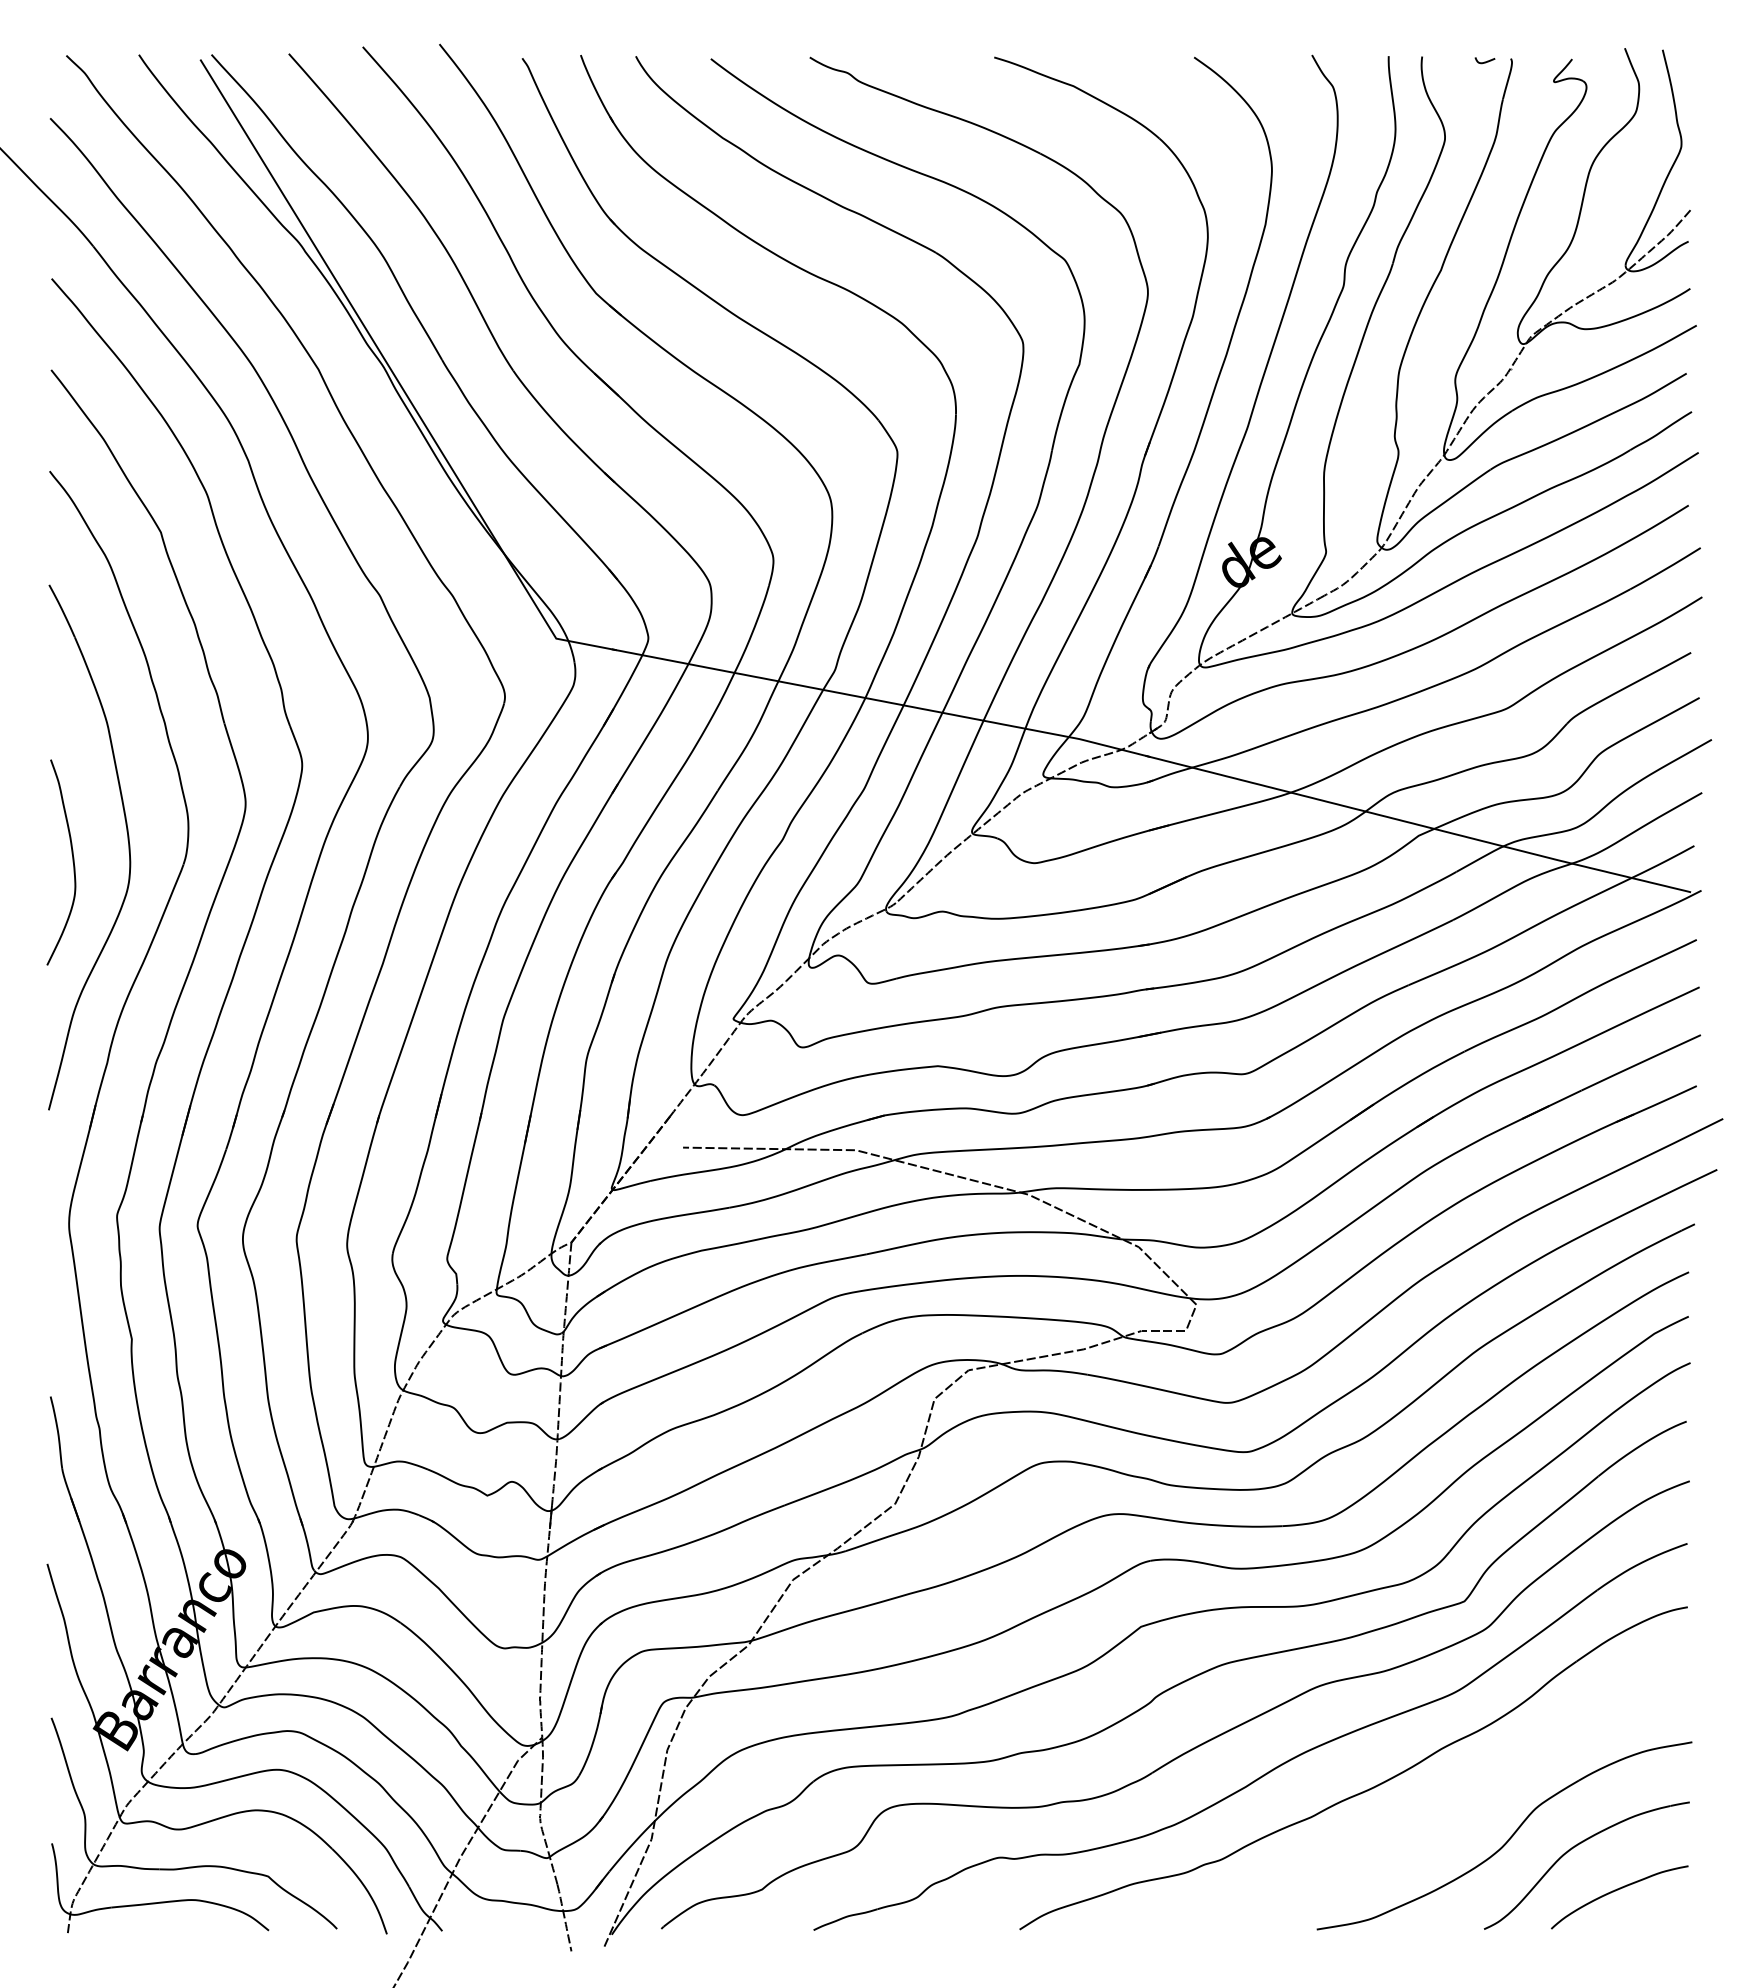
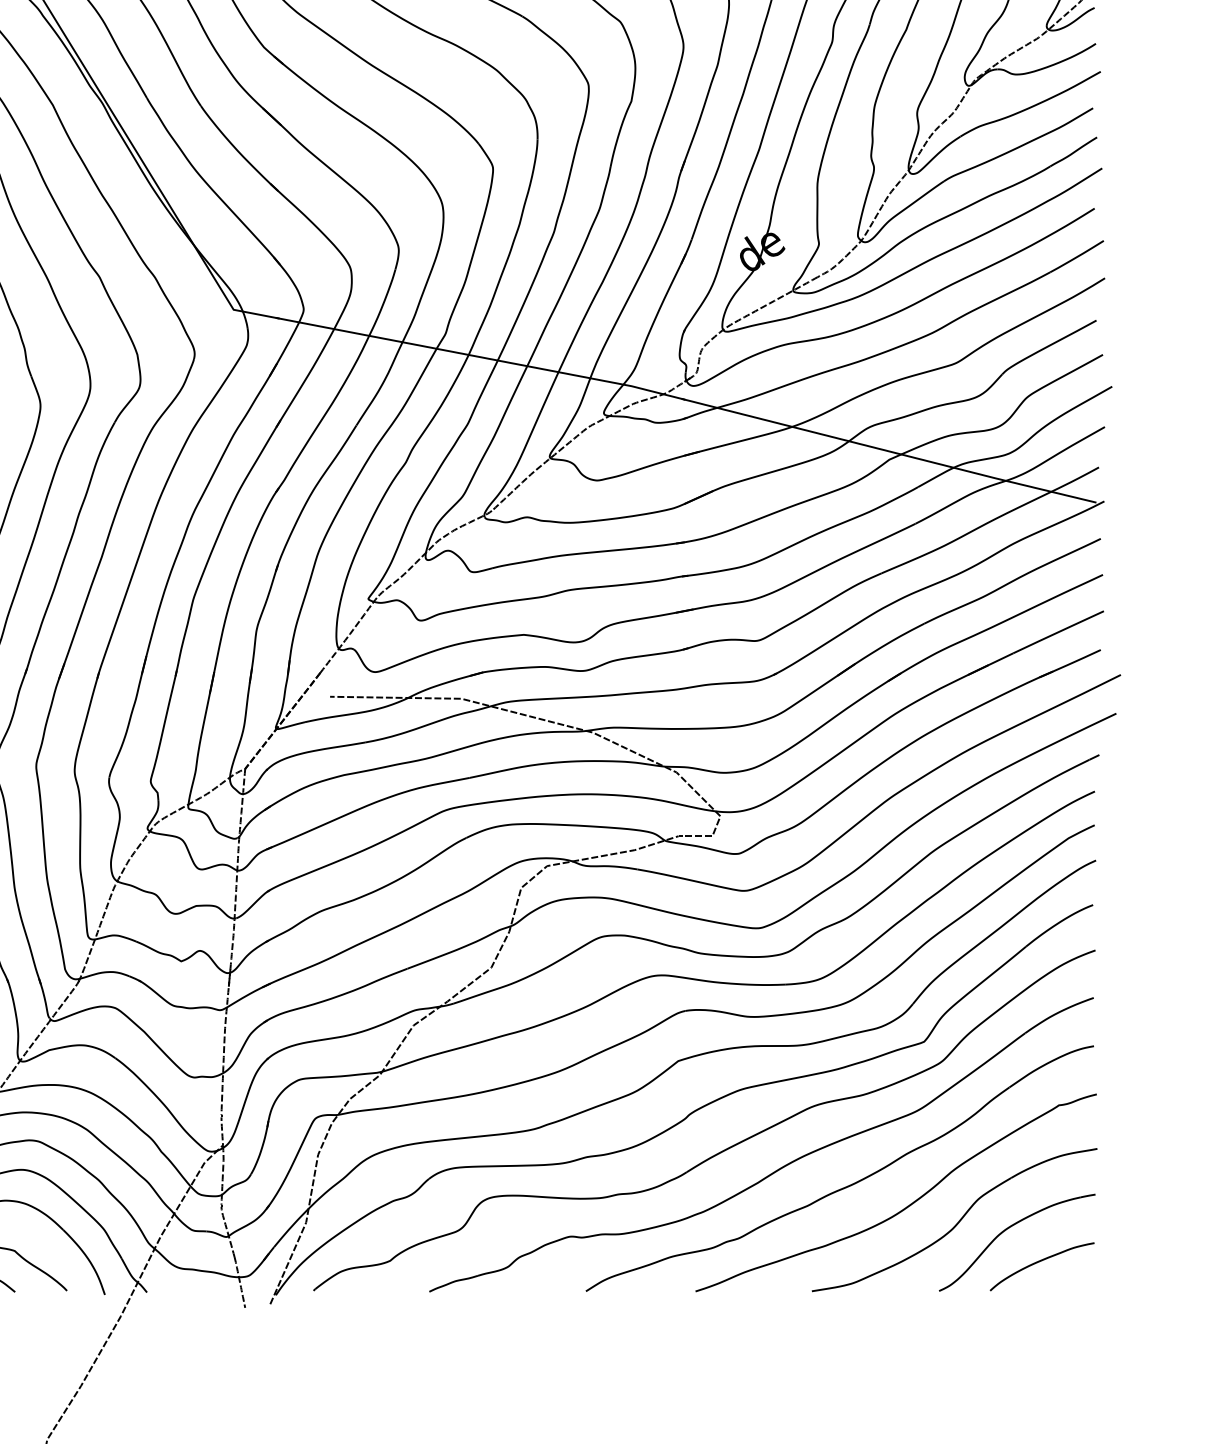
curve: (1439, 1819) -> (905, 1207), added

